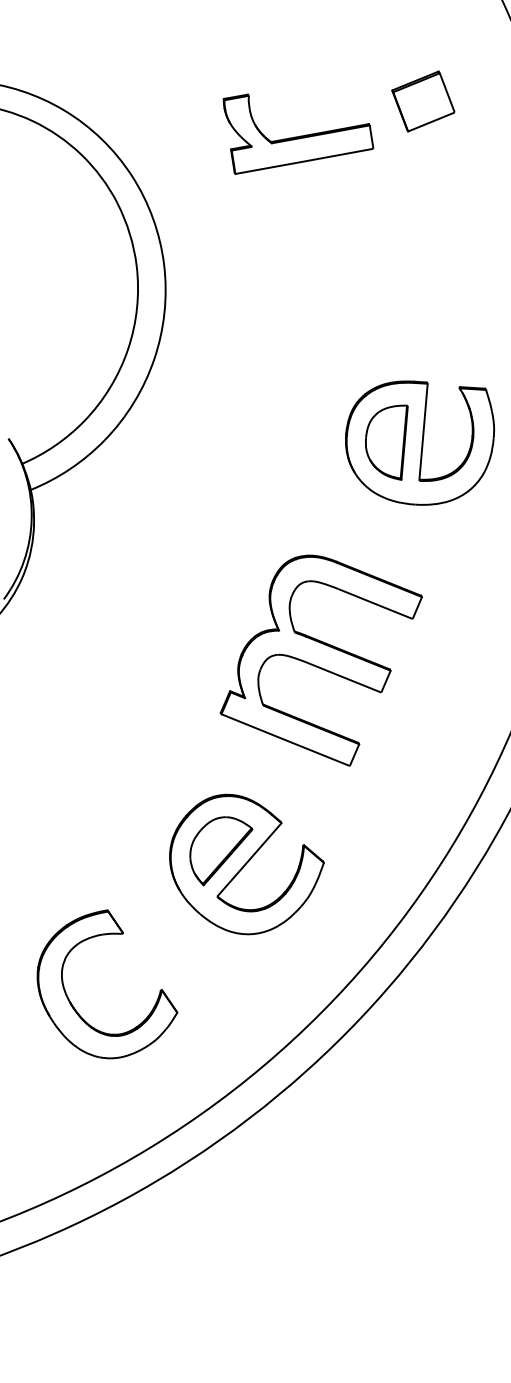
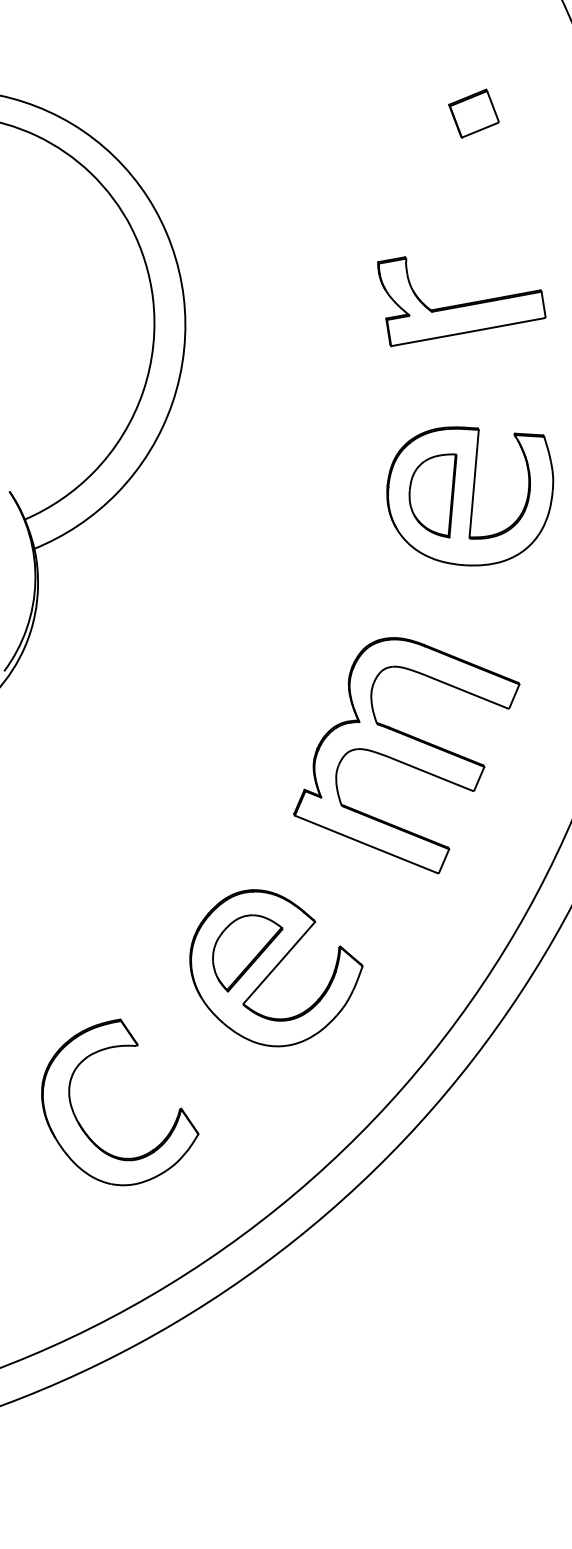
part: (423, 100) -> (474, 112), size x0.71
part: (298, 133) -> (461, 300), moved
part: (320, 660) -> (405, 755), moved

